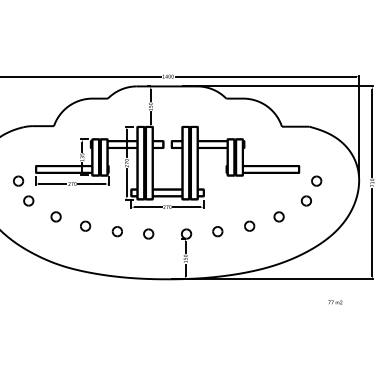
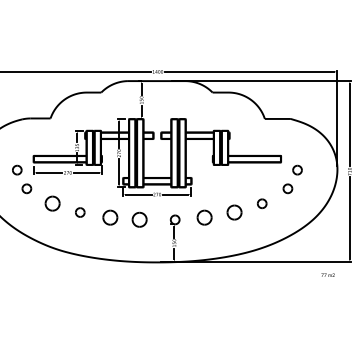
part: (56, 216) -> (52, 203), size x1.6
part: (249, 226) -> (234, 212), size x1.6
part: (116, 231) -> (109, 217), size x1.6
part: (217, 231) -> (204, 217), size x1.6
part: (148, 233) -> (139, 219), size x1.6
text: (334, 301) -> (327, 274), moved

